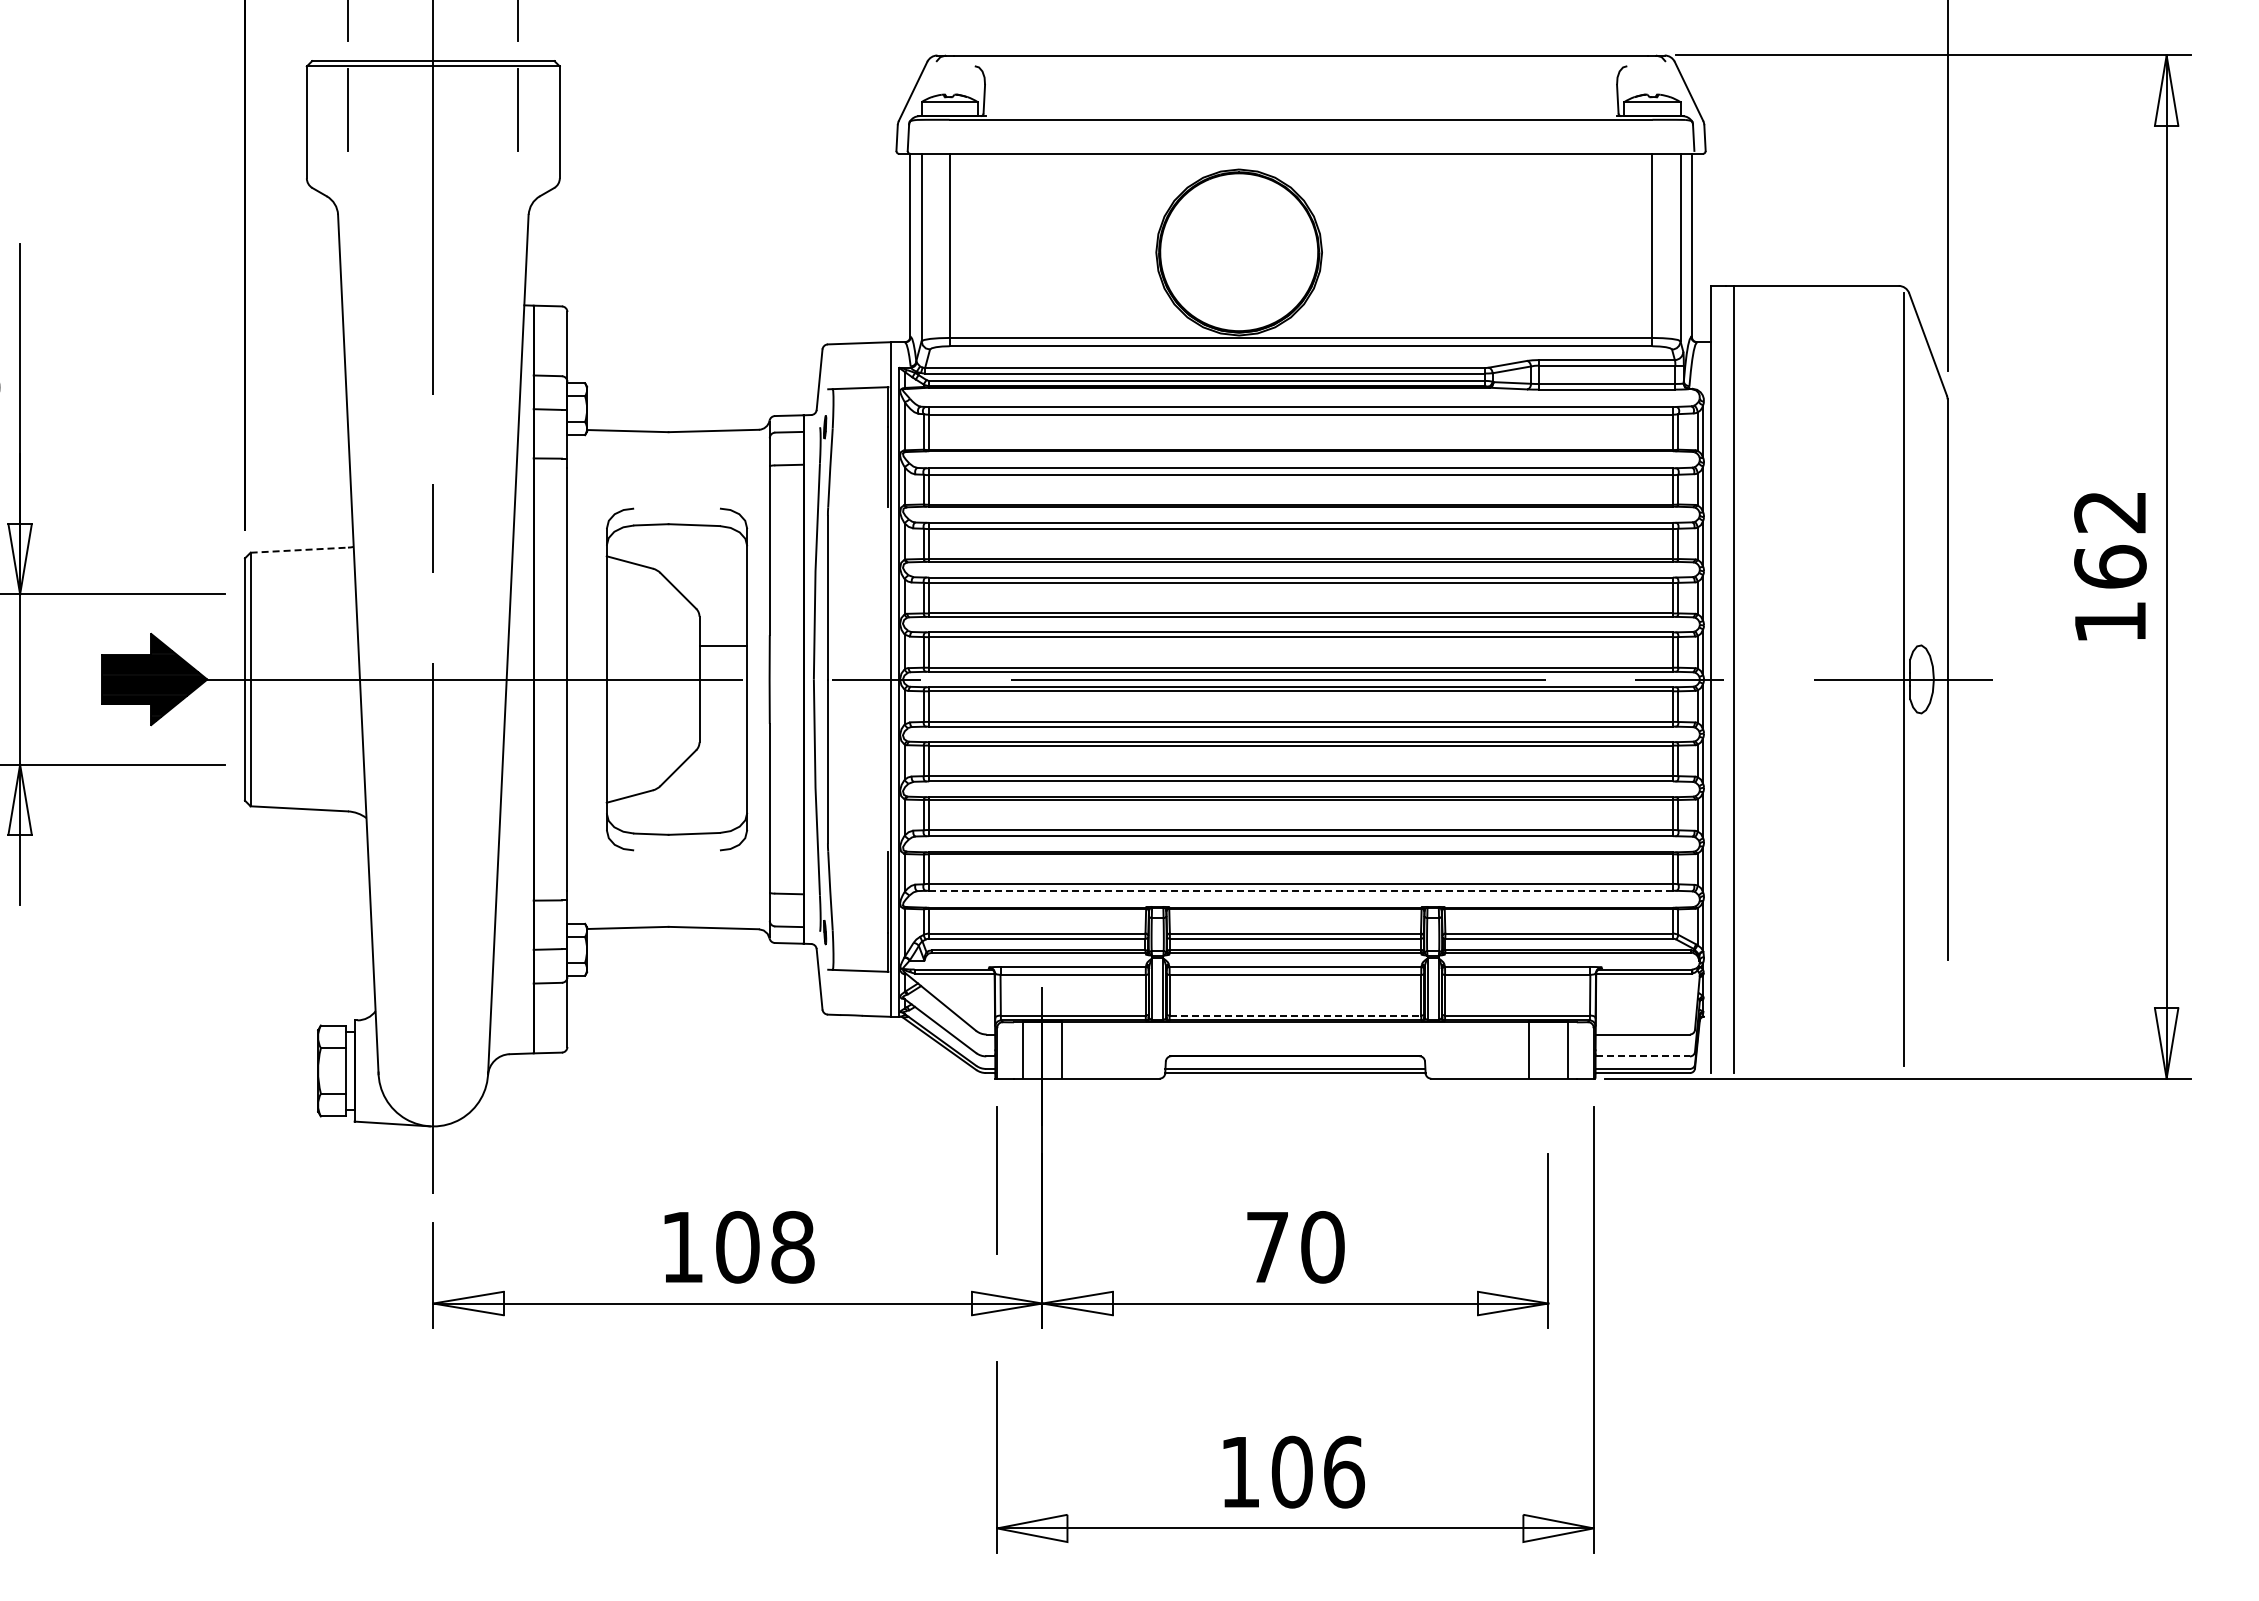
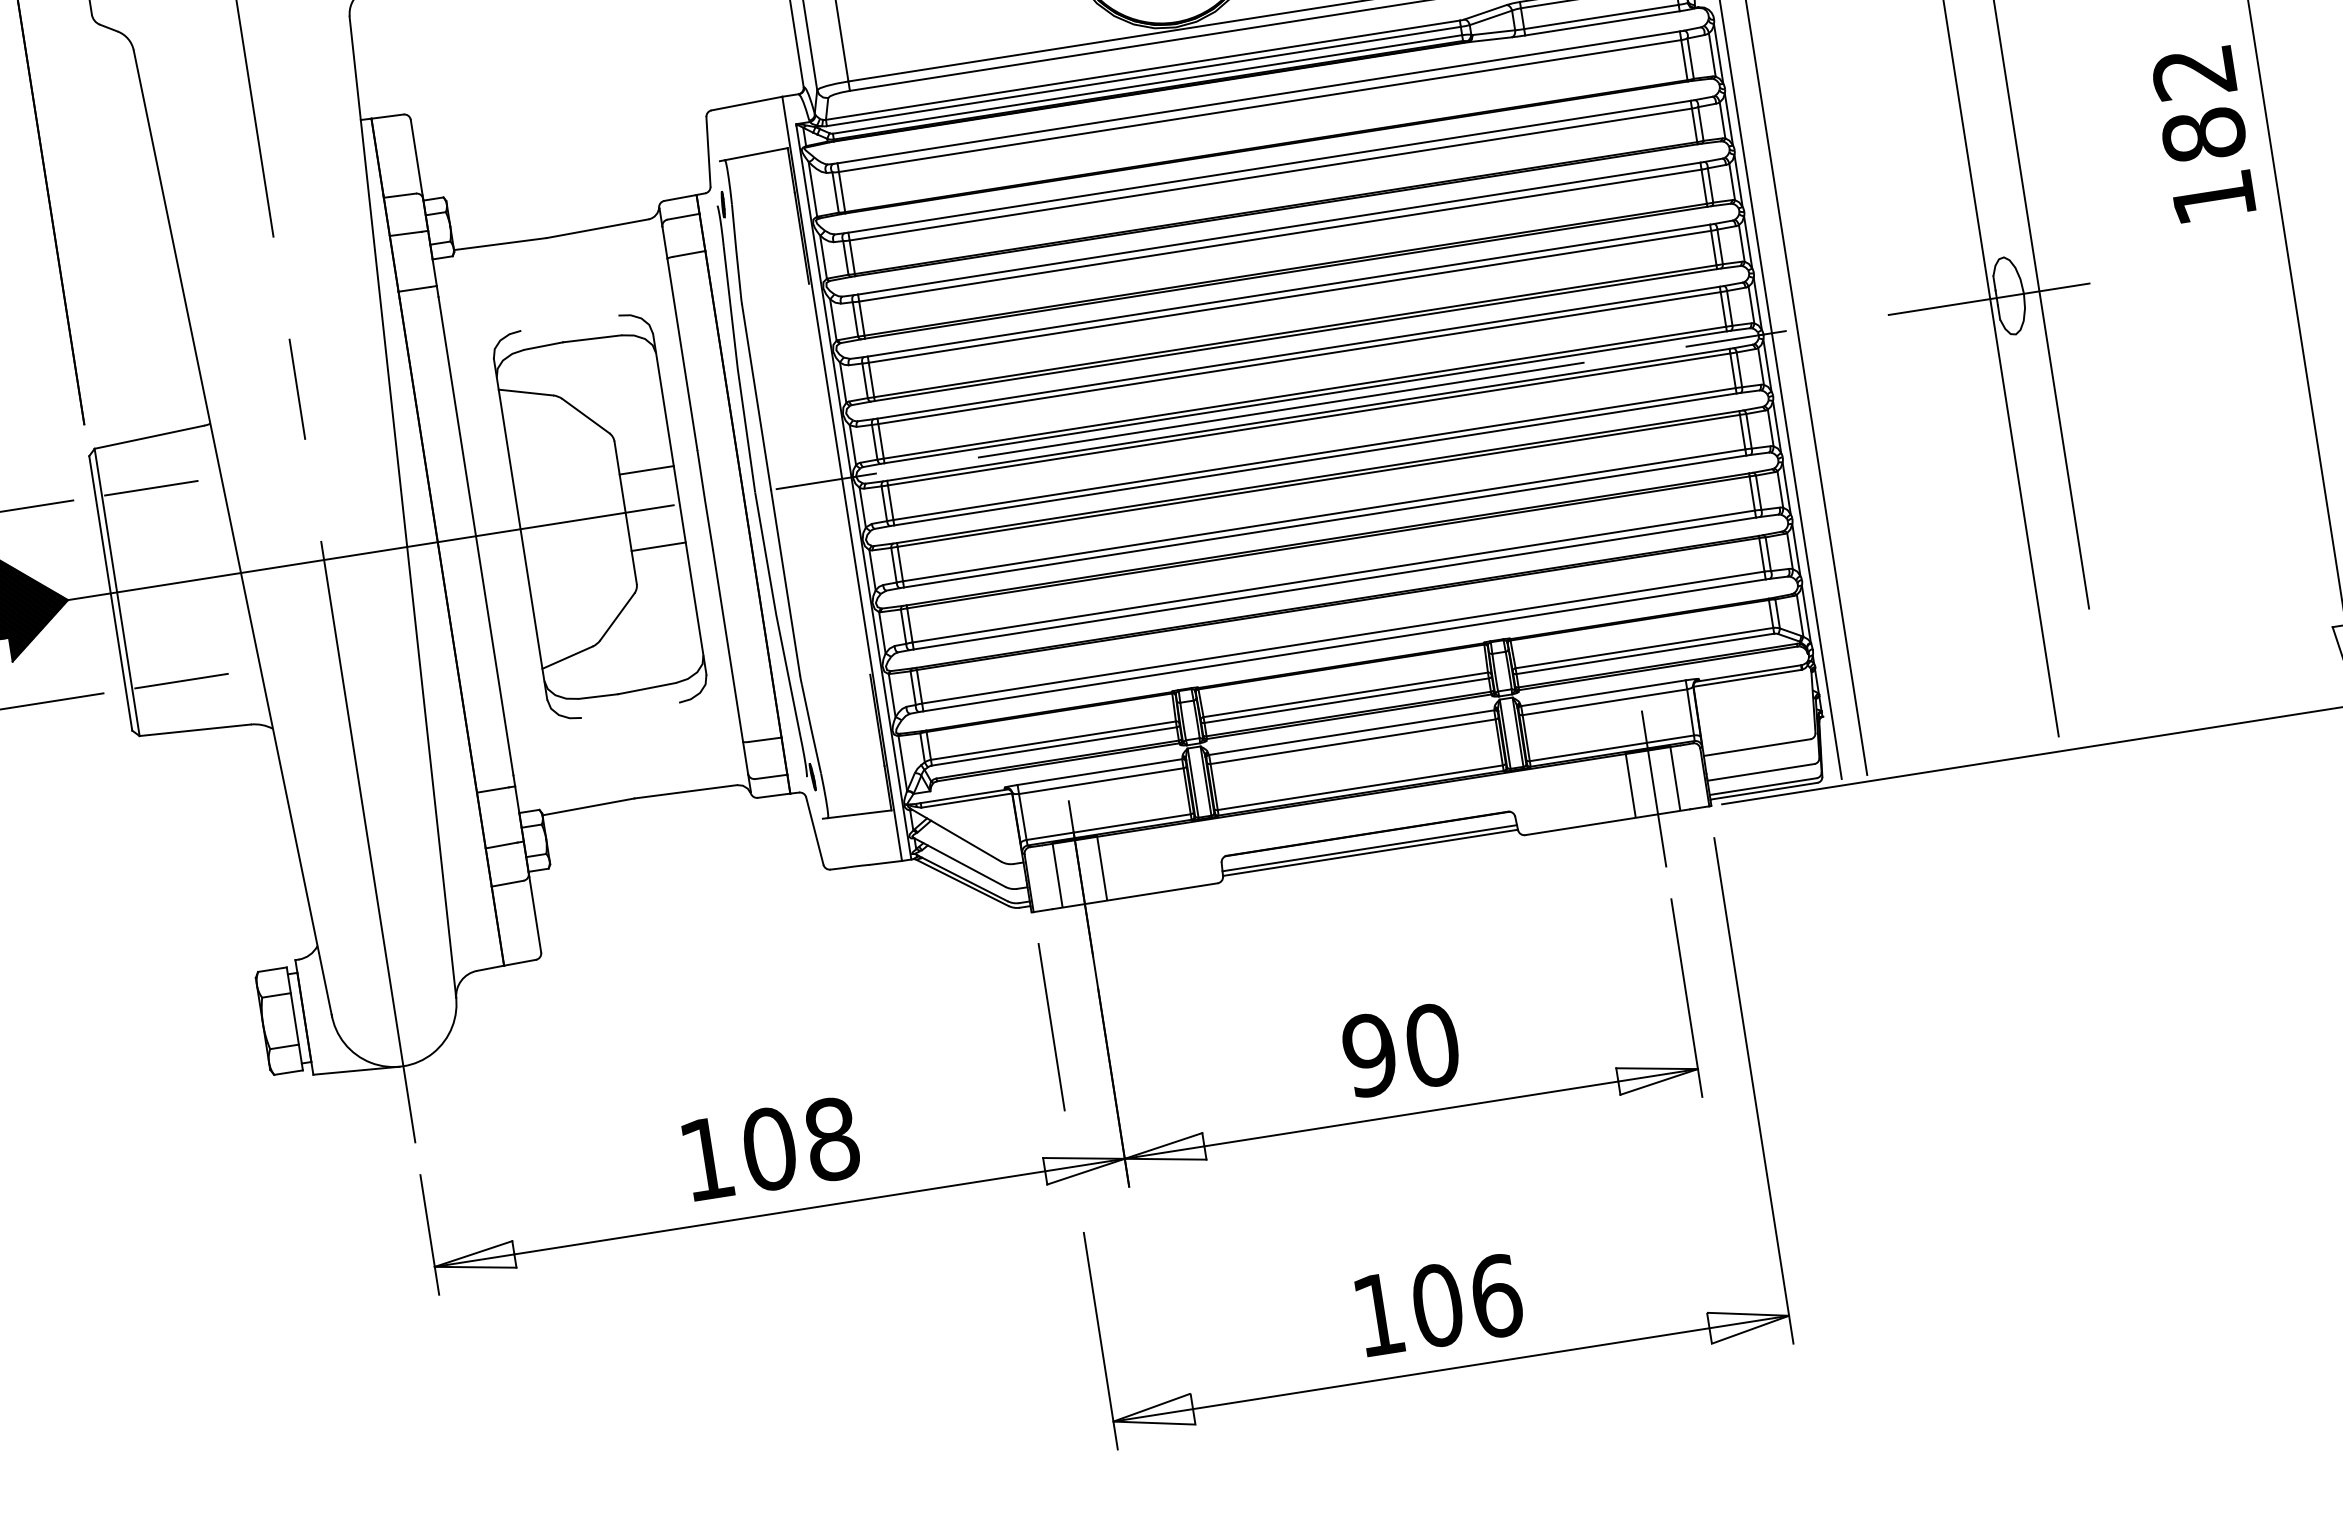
line: (299, 550) -> (149, 437), dashed -> solid
text: (2110, 566) -> (2203, 134), 162 -> 182
line: (293, 594) -> (150, 488), added
line: (723, 713) -> (658, 547), added
line: (293, 764) -> (180, 681), added
line: (1301, 890) -> (1344, 644), dashed -> solid
line: (1295, 1015) -> (1360, 787), dashed -> solid
line: (1548, 1056) -> (1654, 789), added
line: (1643, 1056) -> (1761, 772), dashed -> solid
text: (1267, 1247) -> (1369, 1055), 70 -> 90

